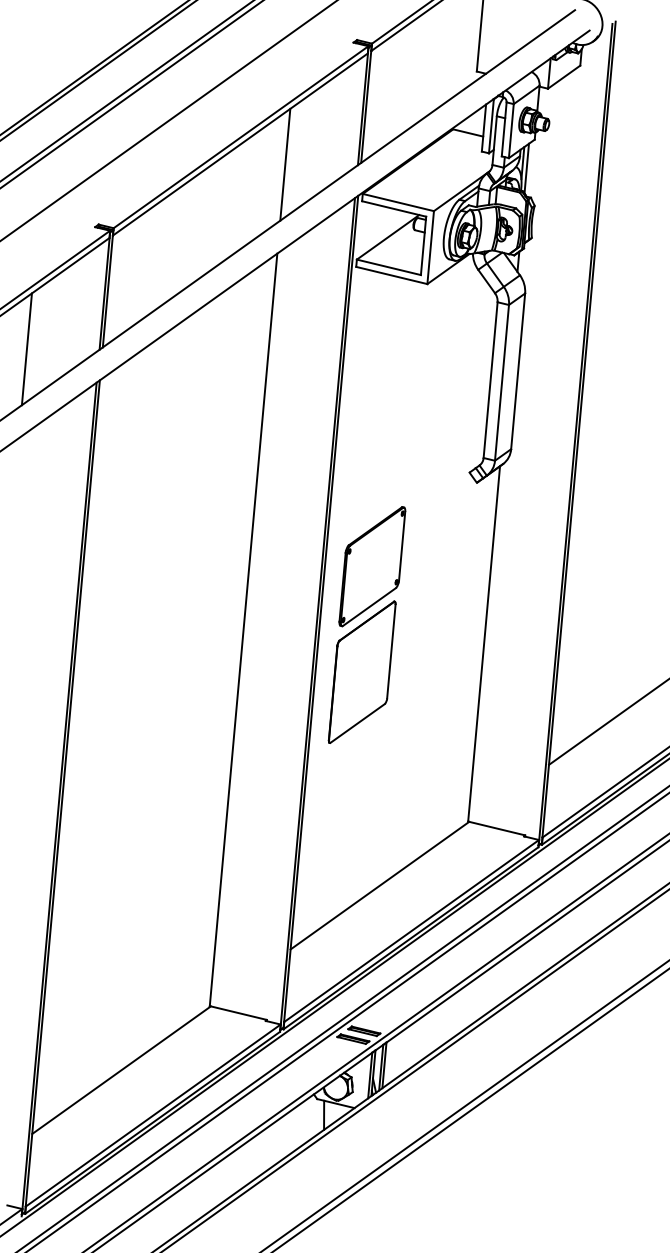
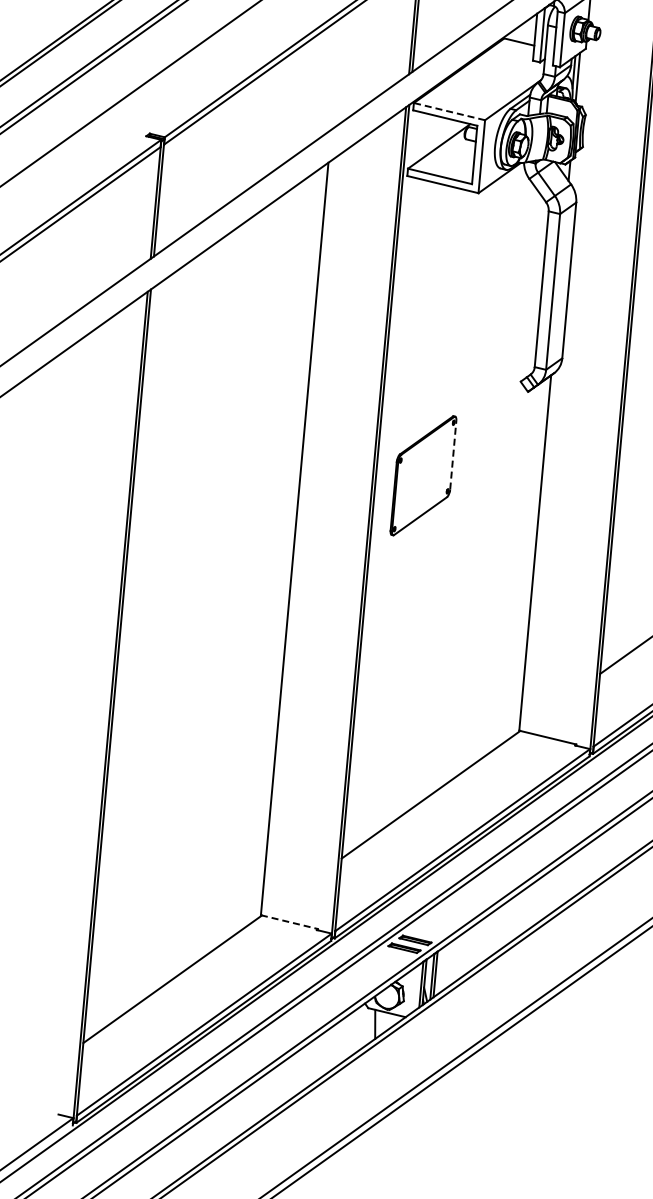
line: (285, 164) -> (336, 73), removed
line: (398, 202) -> (449, 111), solid -> dashed
line: (26, 349) -> (77, 258), removed
line: (402, 545) -> (453, 454), solid -> dashed
part: (361, 671) -> (412, 580), removed
line: (238, 1013) -> (289, 922), solid -> dashed

